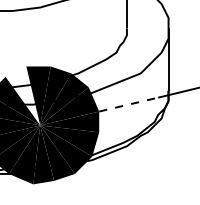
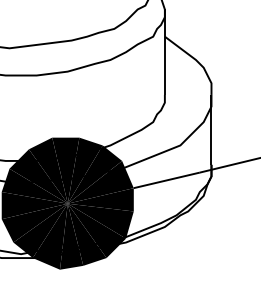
fill: (22, 95) -> (47, 170), added
line: (128, 104) -> (166, 180), dashed -> solid

